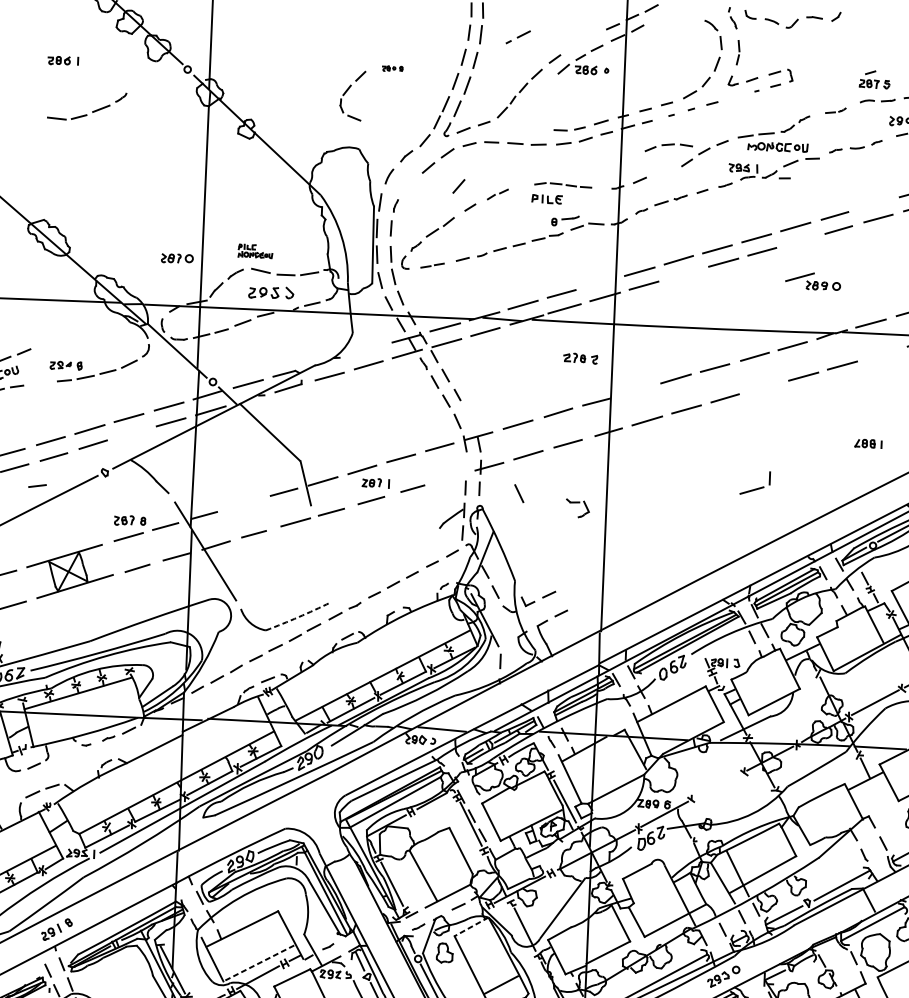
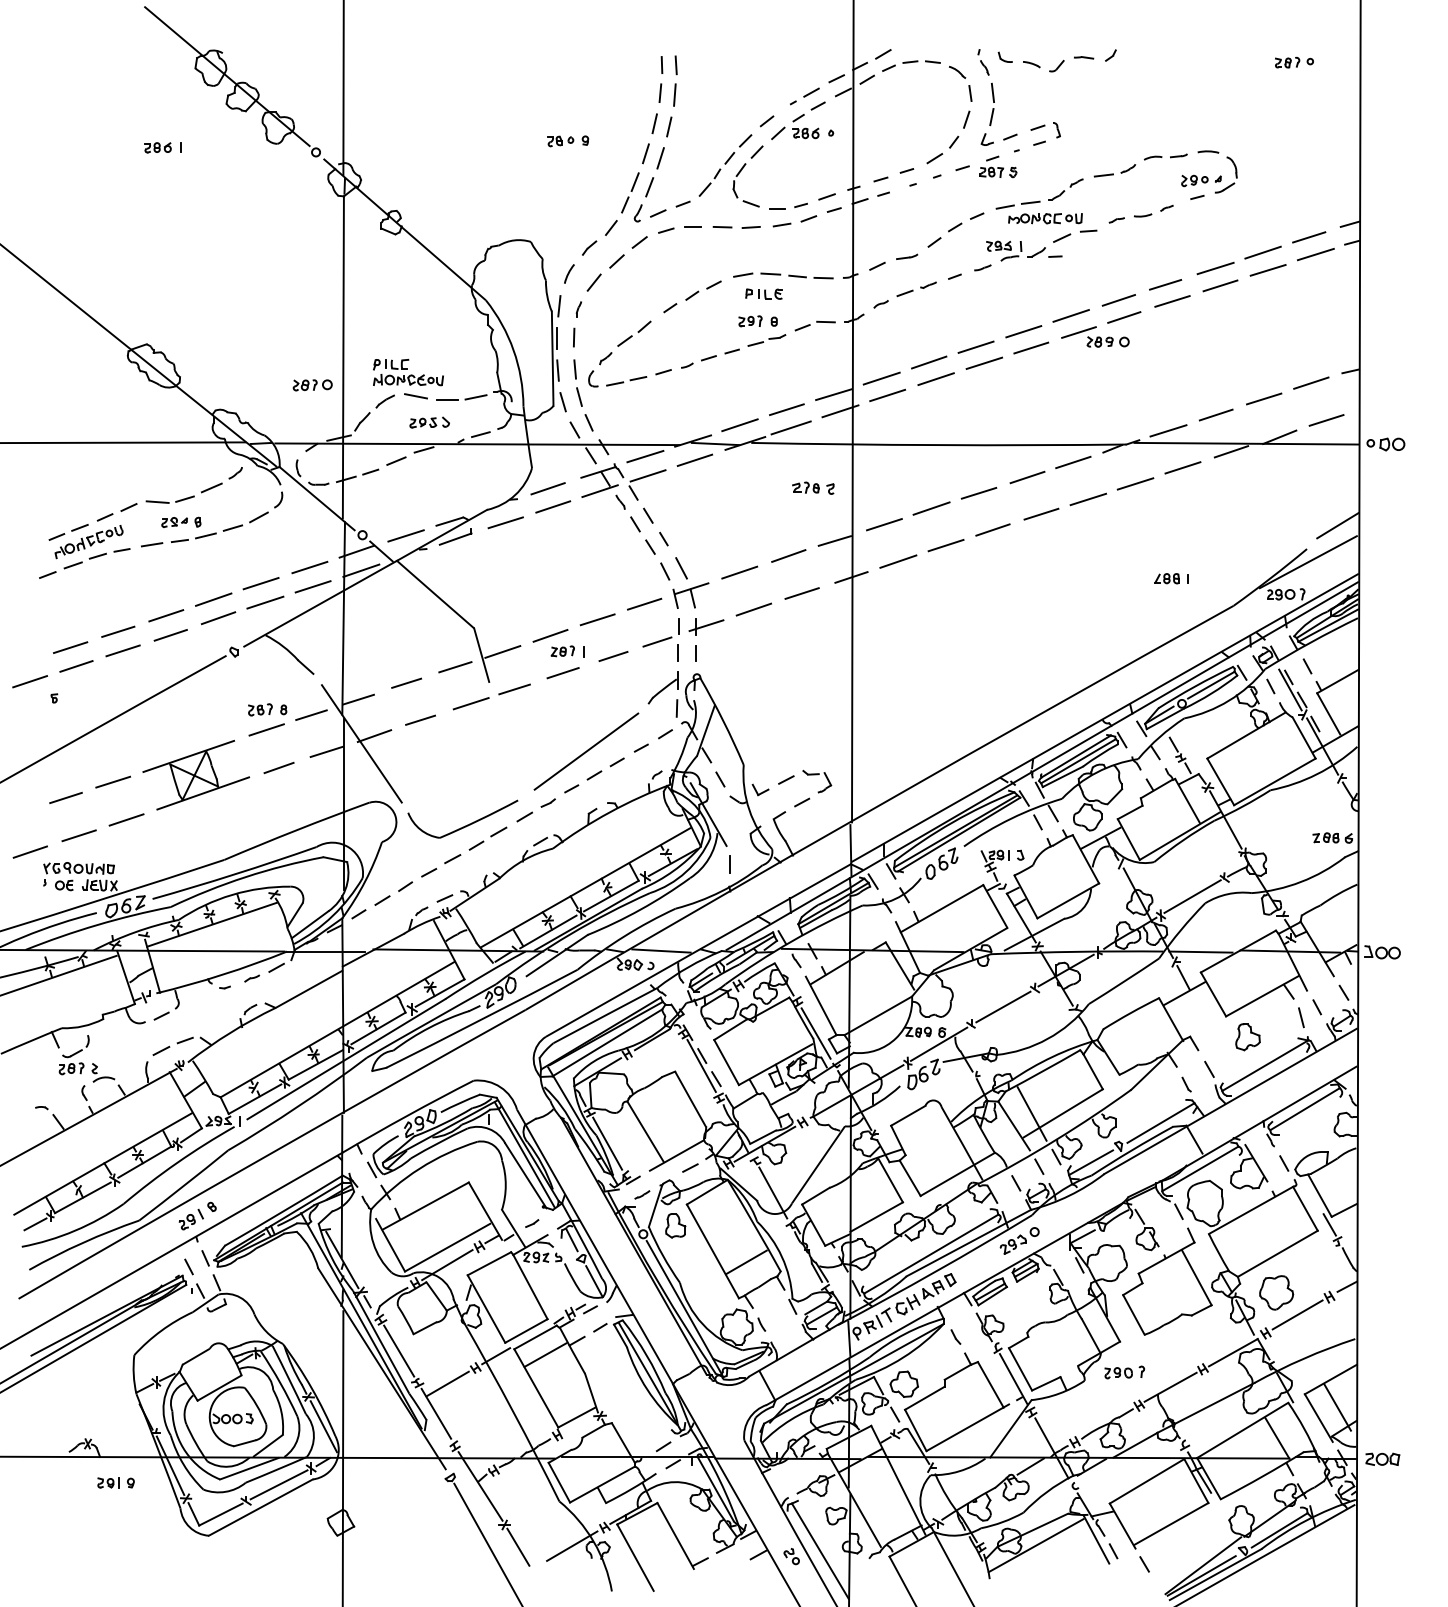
part: (518, 37) -> (804, 96), moved
part: (737, 52) -> (991, 104), size x1.43
part: (393, 68) -> (568, 141), size x1.67
part: (875, 79) -> (998, 166), moved
part: (347, 91) -> (741, 171), moved
part: (835, 110) -> (1114, 170), size x1.67
part: (92, 111) -> (201, 491), moved
part: (668, 147) -> (911, 65), moved
part: (563, 184) -> (783, 275), size x1.43
line: (458, 186) -> (593, 282), moved
part: (497, 194) -> (703, 290), size x1.43
line: (873, 204) -> (1165, 284), added
part: (570, 217) -> (907, 256), moved
part: (535, 221) -> (750, 321), added
part: (255, 251) -> (408, 372), size x1.67
part: (432, 265) -> (626, 381), size x1.43
line: (683, 274) -> (935, 379), added
part: (813, 281) -> (1095, 336), moved
line: (600, 283) -> (833, 394), added
part: (271, 292) -> (429, 422), size x0.71
line: (364, 350) -> (547, 488), added
line: (881, 353) -> (1182, 467), added
line: (765, 386) -> (1041, 513), added
line: (637, 390) -> (884, 524), added
line: (131, 433) -> (265, 602), added
line: (37, 485) -> (152, 544), moved
part: (755, 488) -> (661, 639), moved
line: (519, 493) -> (681, 568), moved
line: (243, 503) -> (406, 682), added
part: (578, 508) -> (817, 781), moved
line: (387, 565) -> (586, 751), added
arc: (298, 617) -> (479, 820), dashed -> solid
line: (718, 785) -> (1003, 1006), added
line: (471, 927) -> (707, 1192), dashed -> solid
line: (258, 963) -> (447, 1247), dashed -> solid

